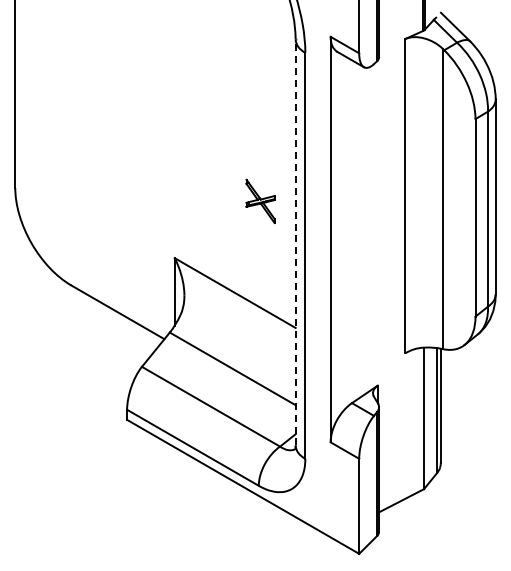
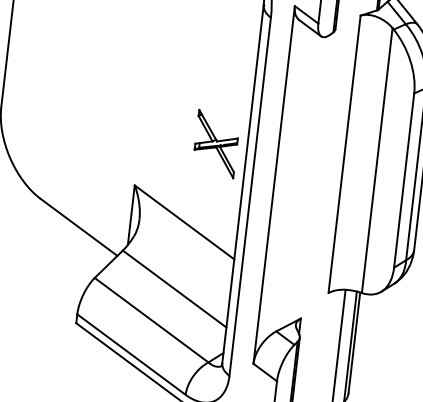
part: (260, 201) -> (216, 144), size x1.67
line: (295, 241) -> (242, 183), dashed -> solid

